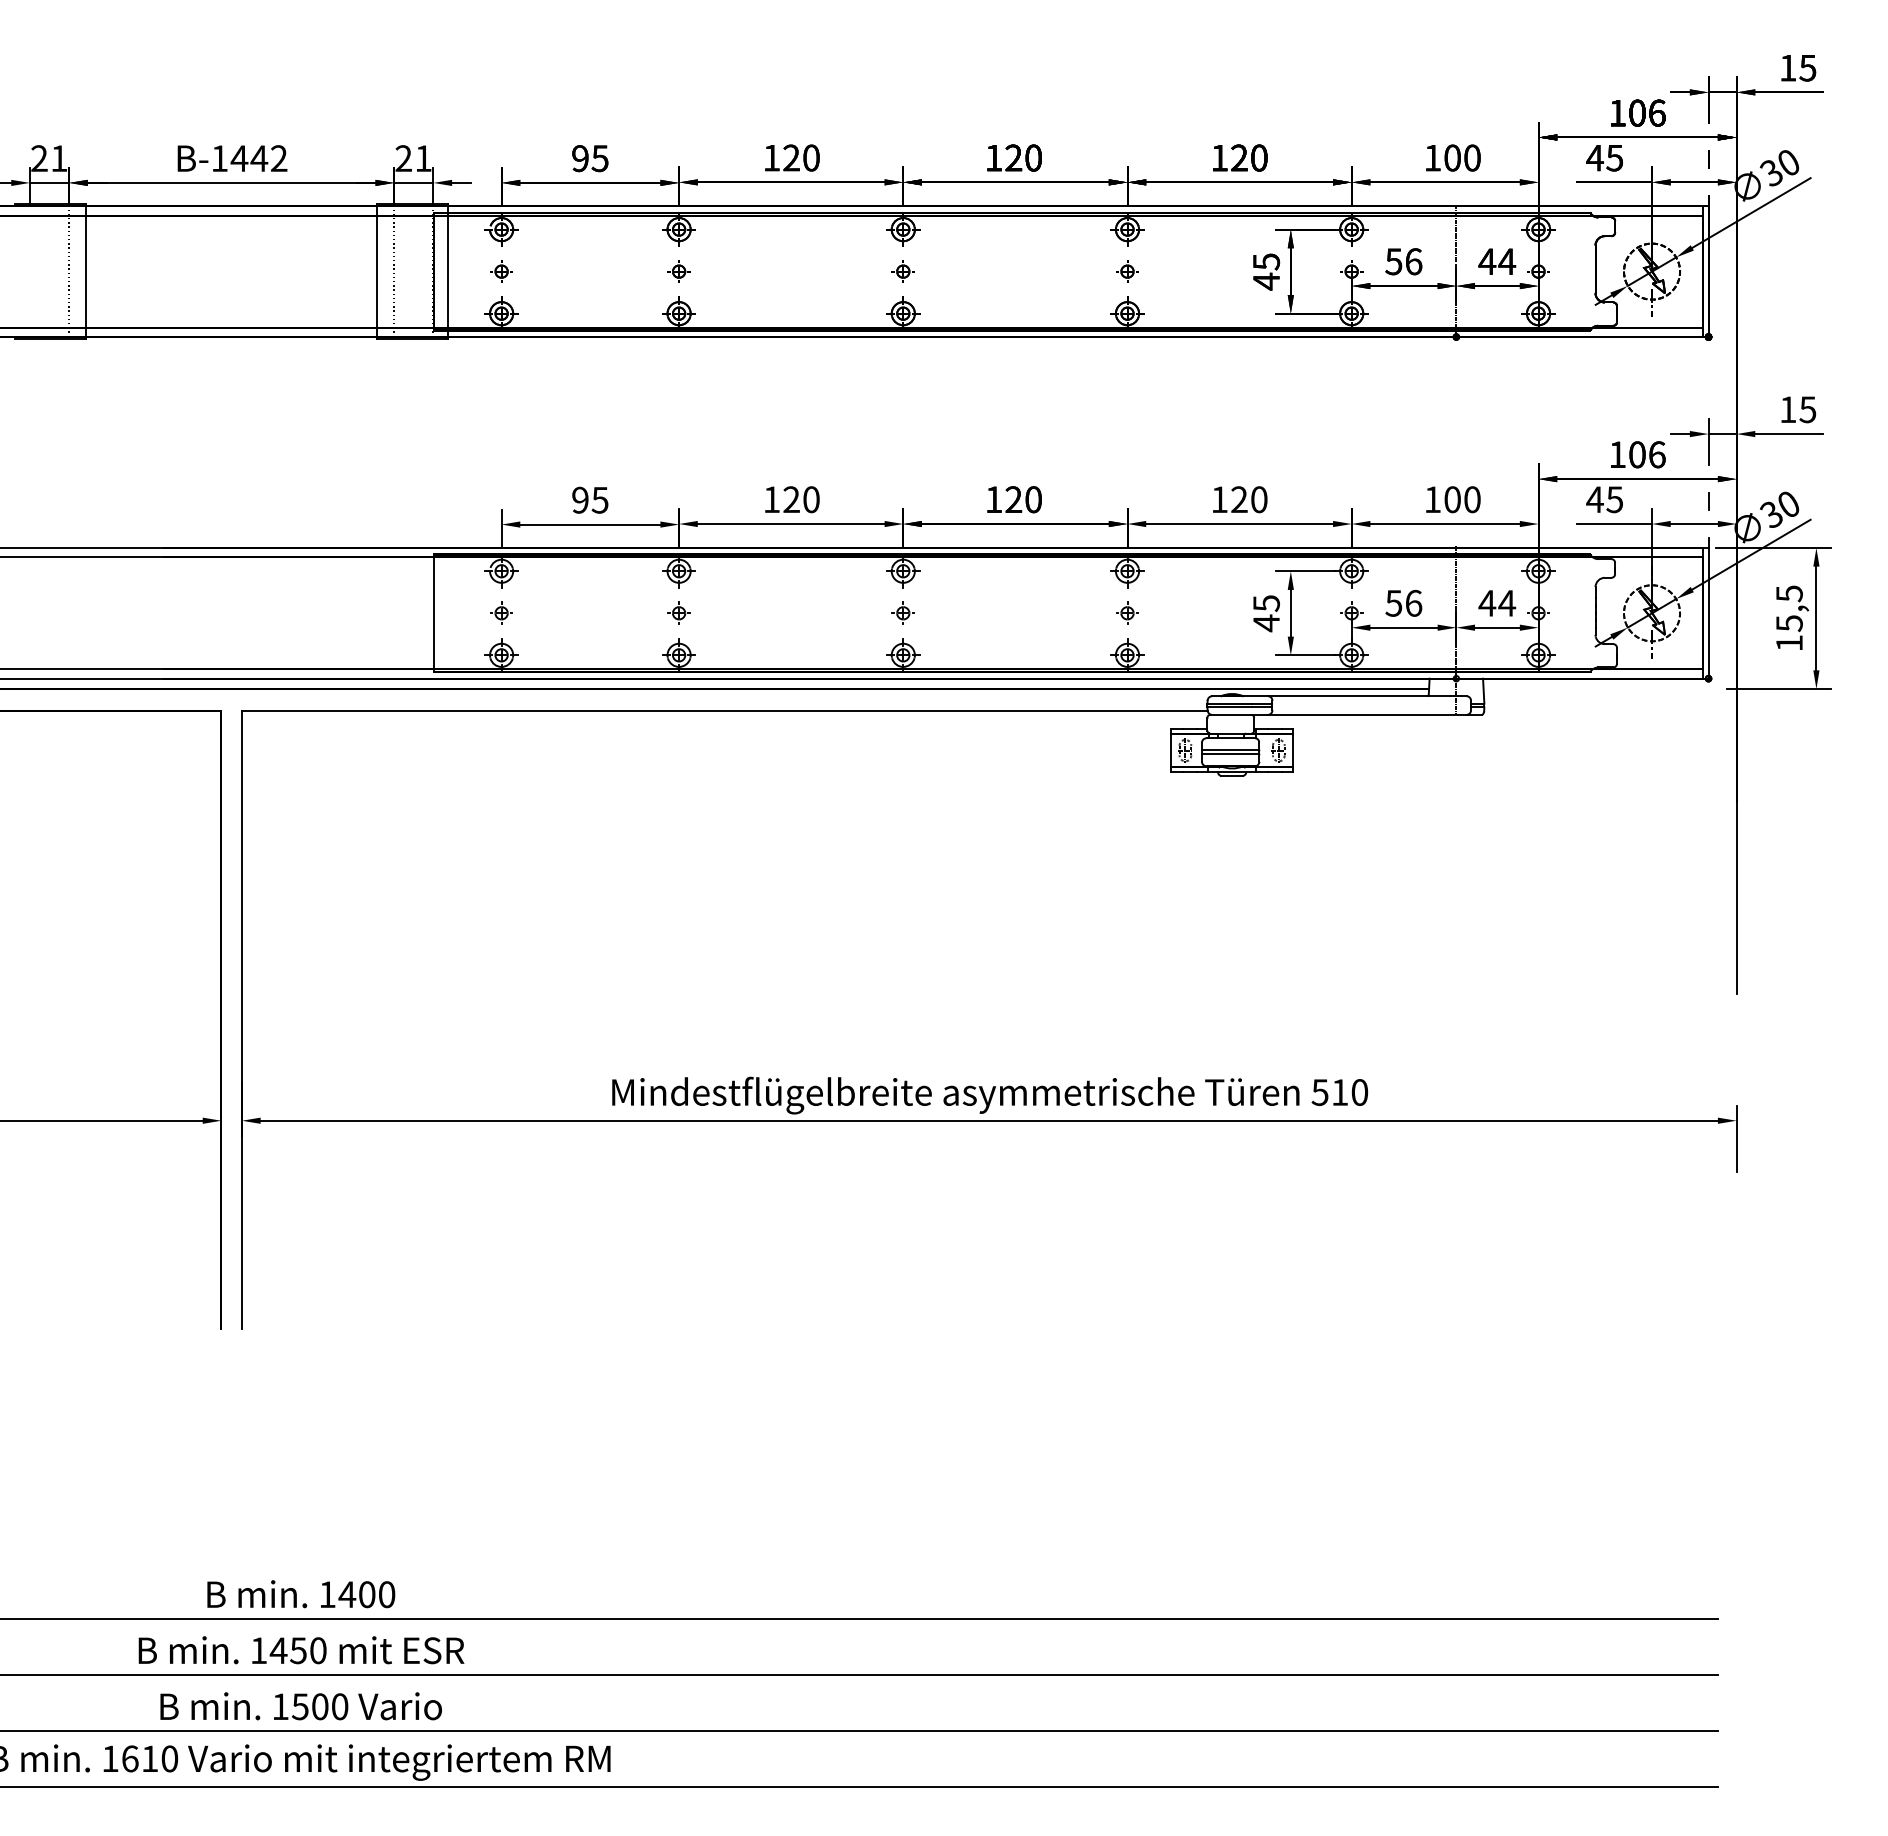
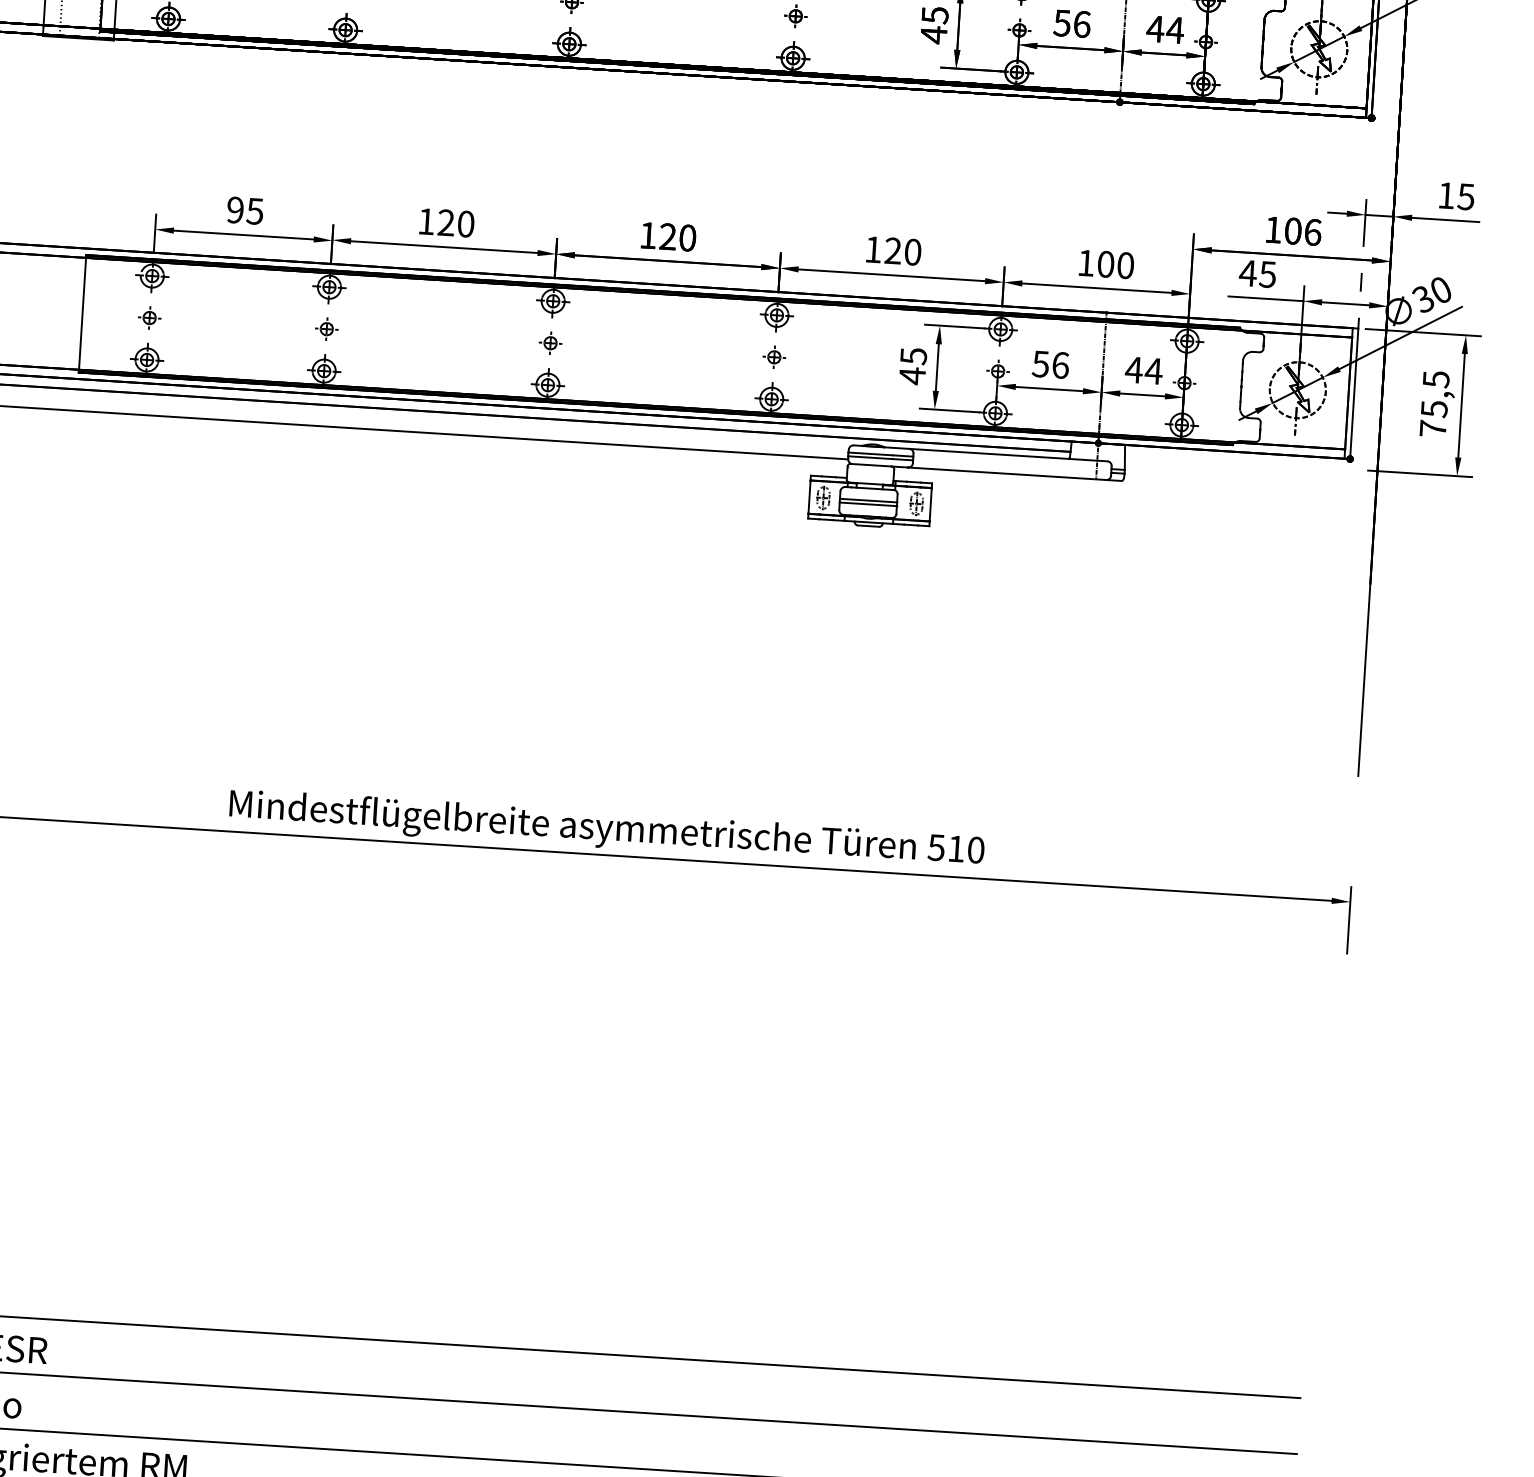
text: (1789, 643) -> (1433, 429), 15,5 -> 75,5

